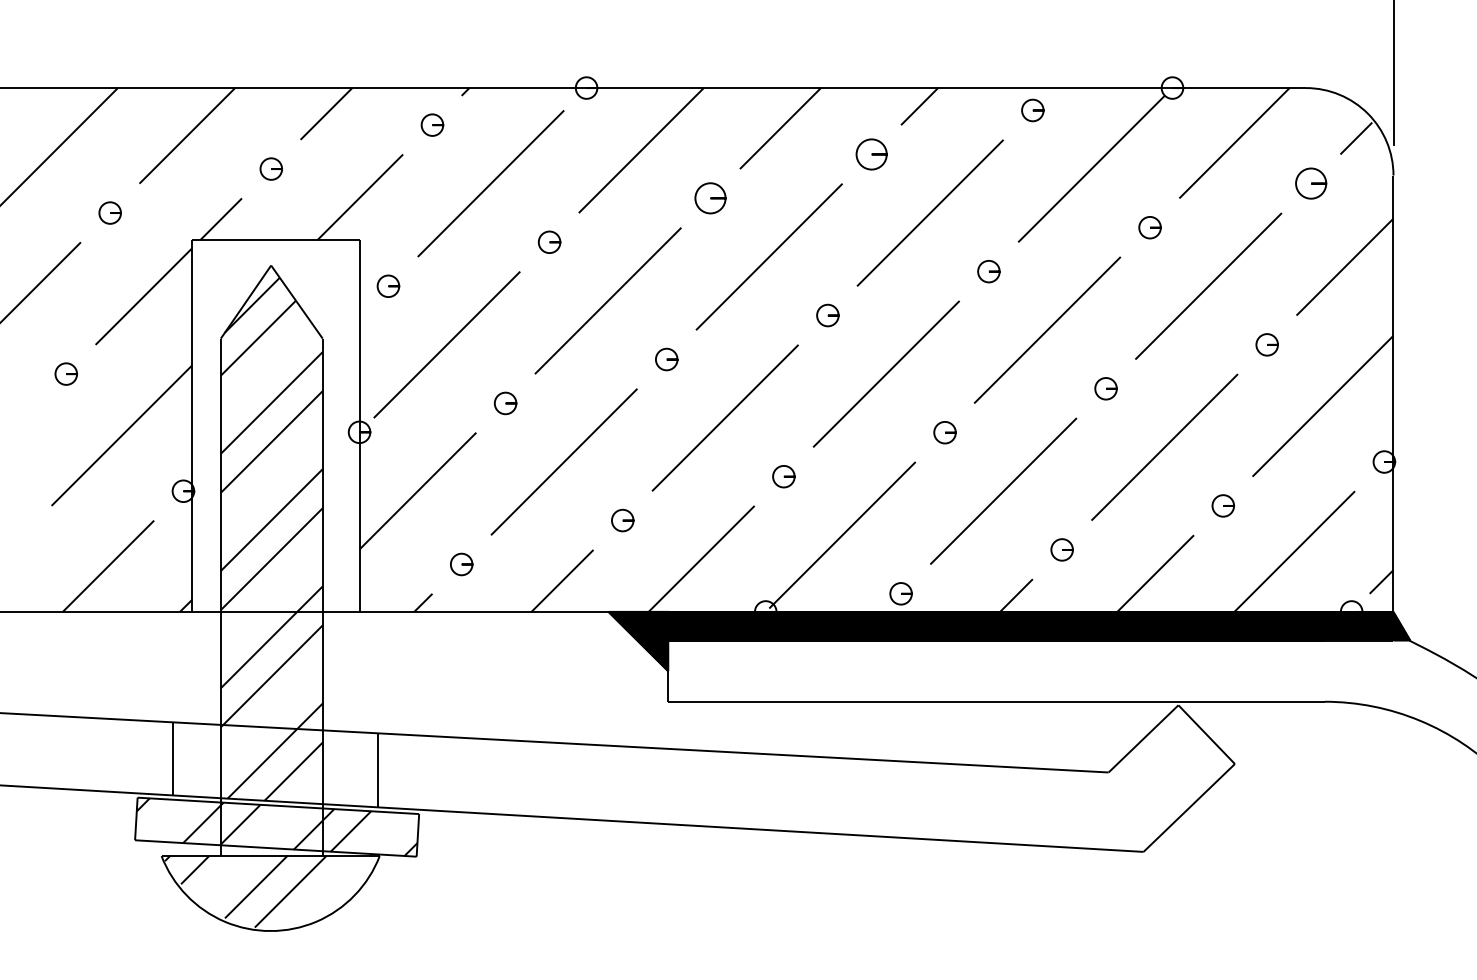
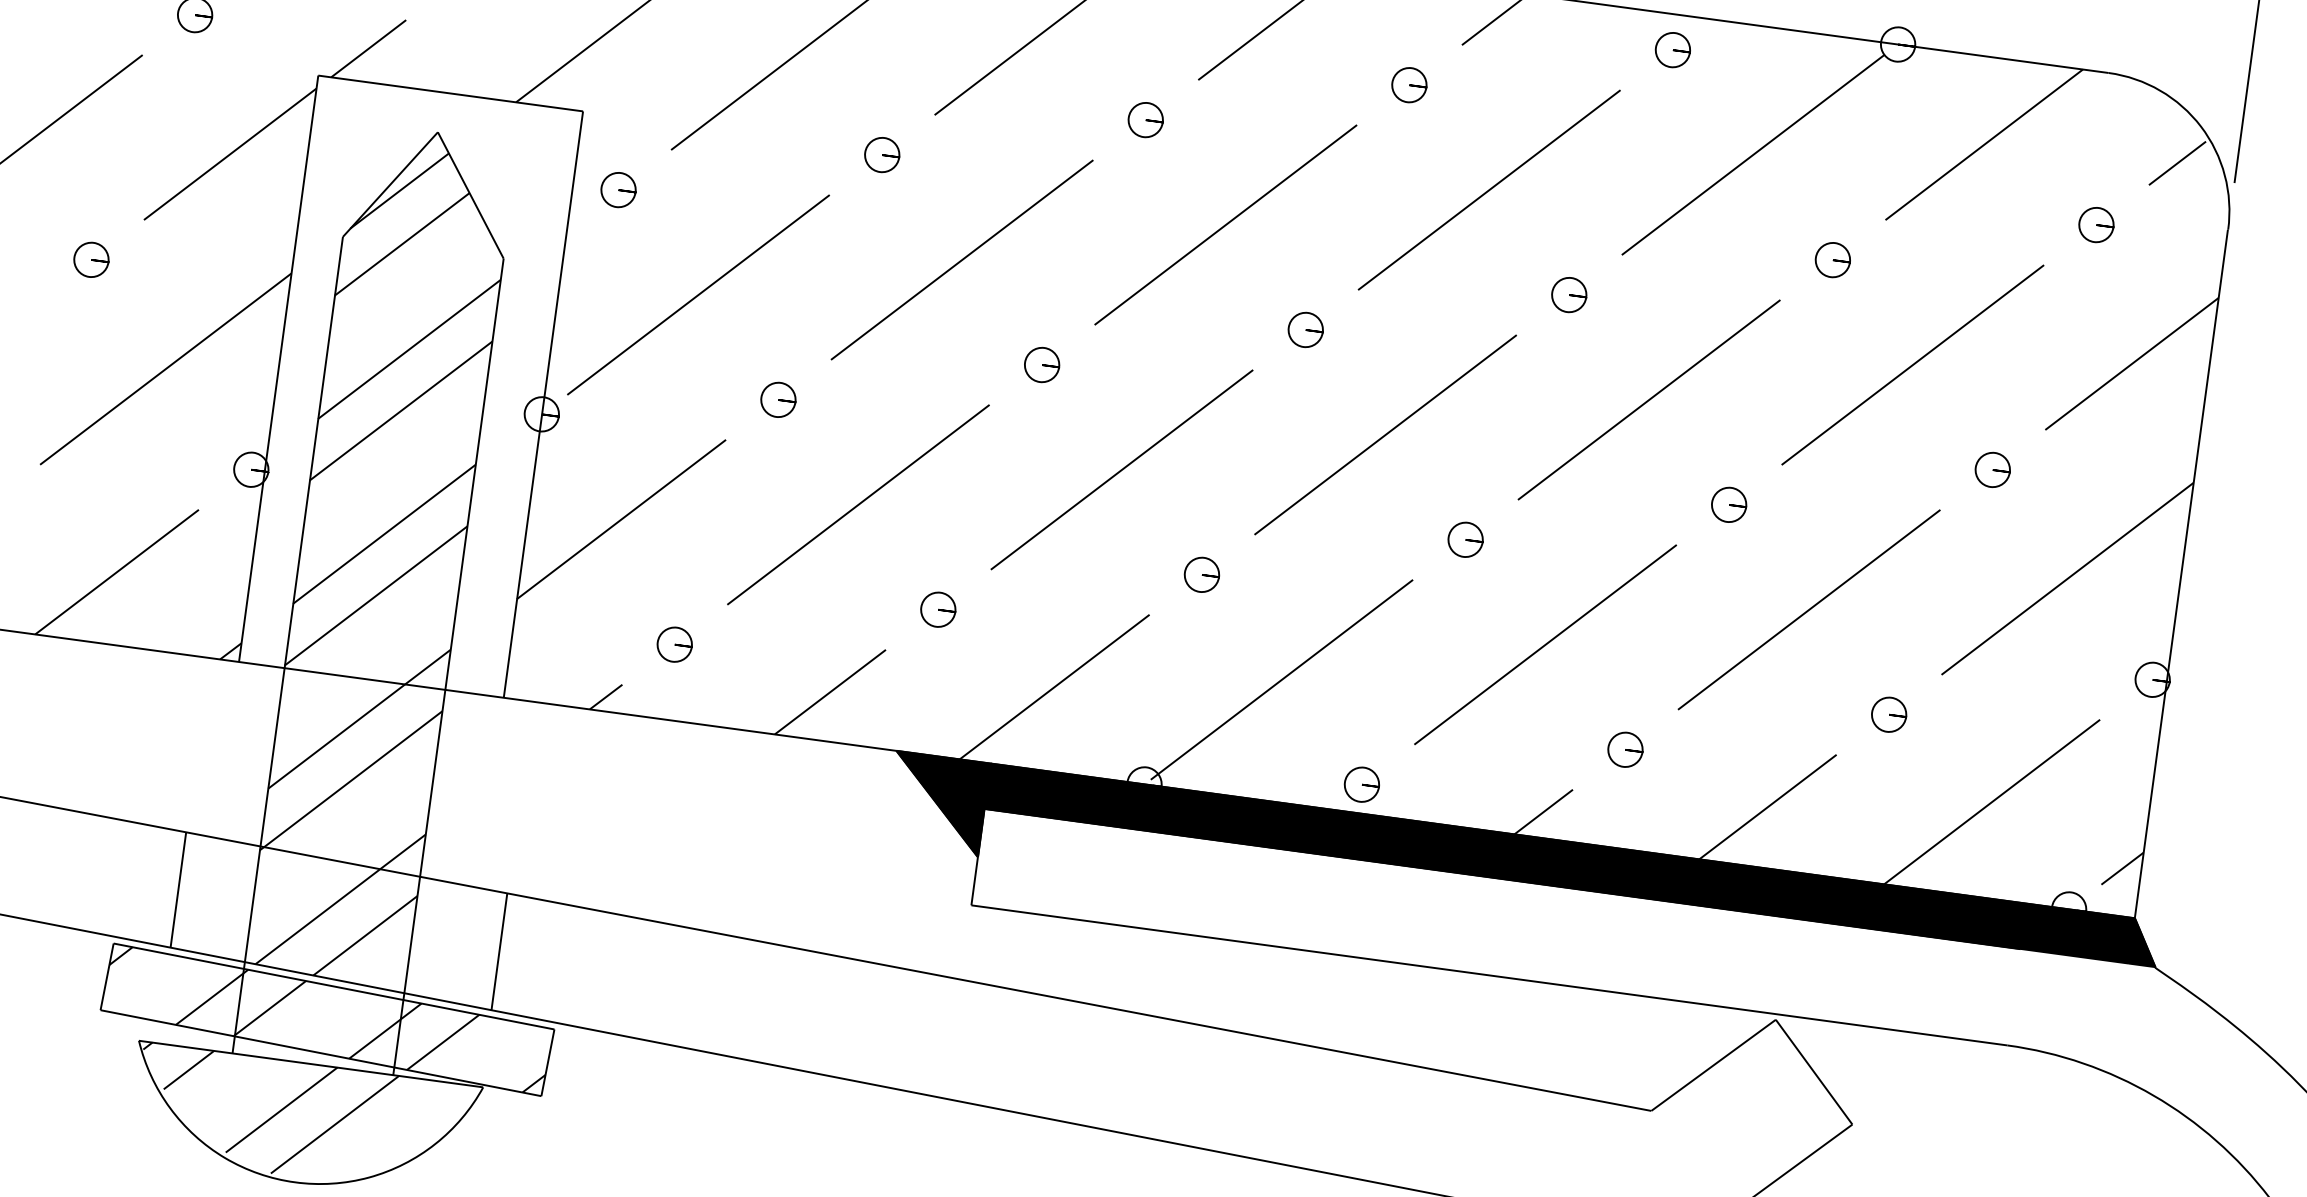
part: (871, 154) -> (1408, 85), size x0.71
part: (1310, 183) -> (2095, 224), size x0.71
part: (710, 198) -> (1145, 120), size x0.71

